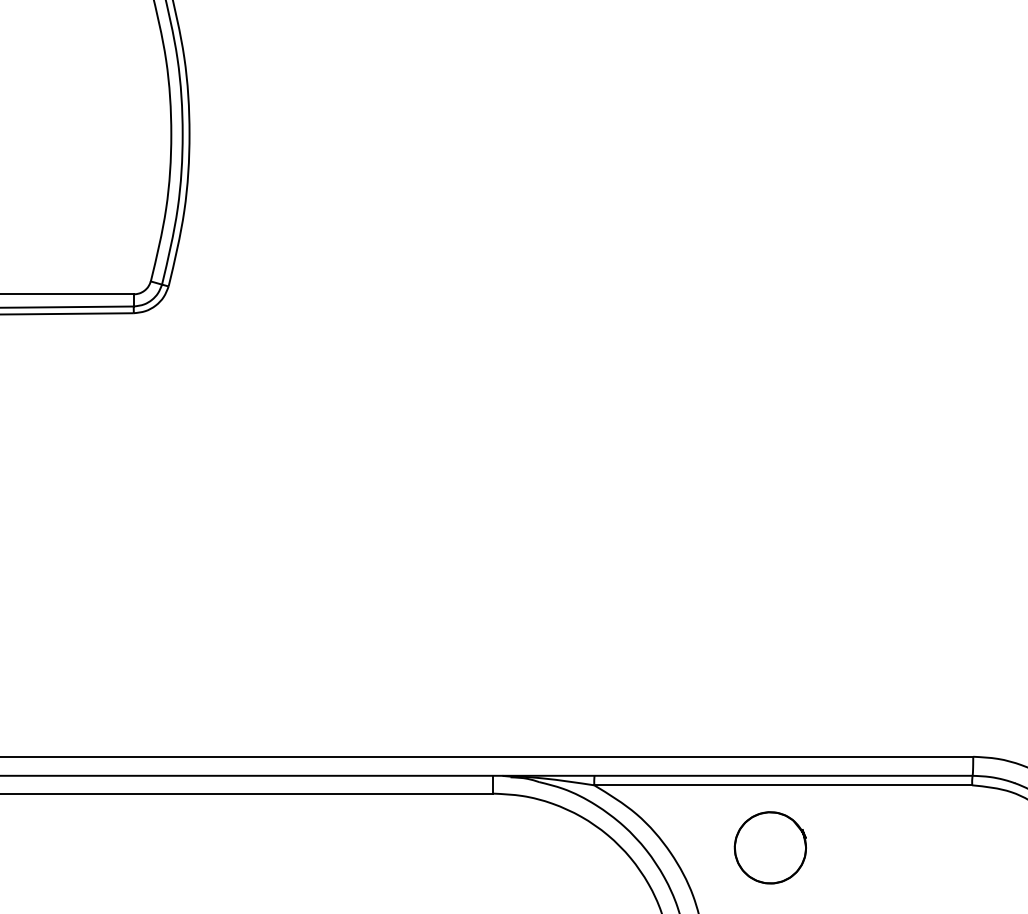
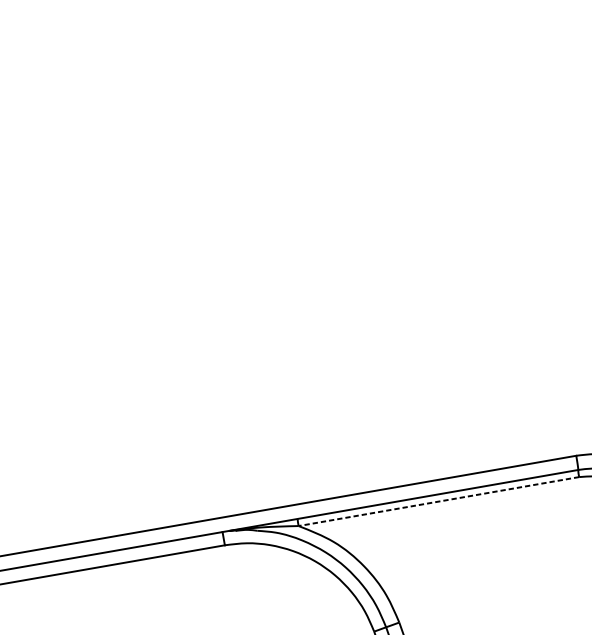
line: (783, 785) -> (439, 501), solid -> dashed
part: (769, 847) -> (436, 549), removed

